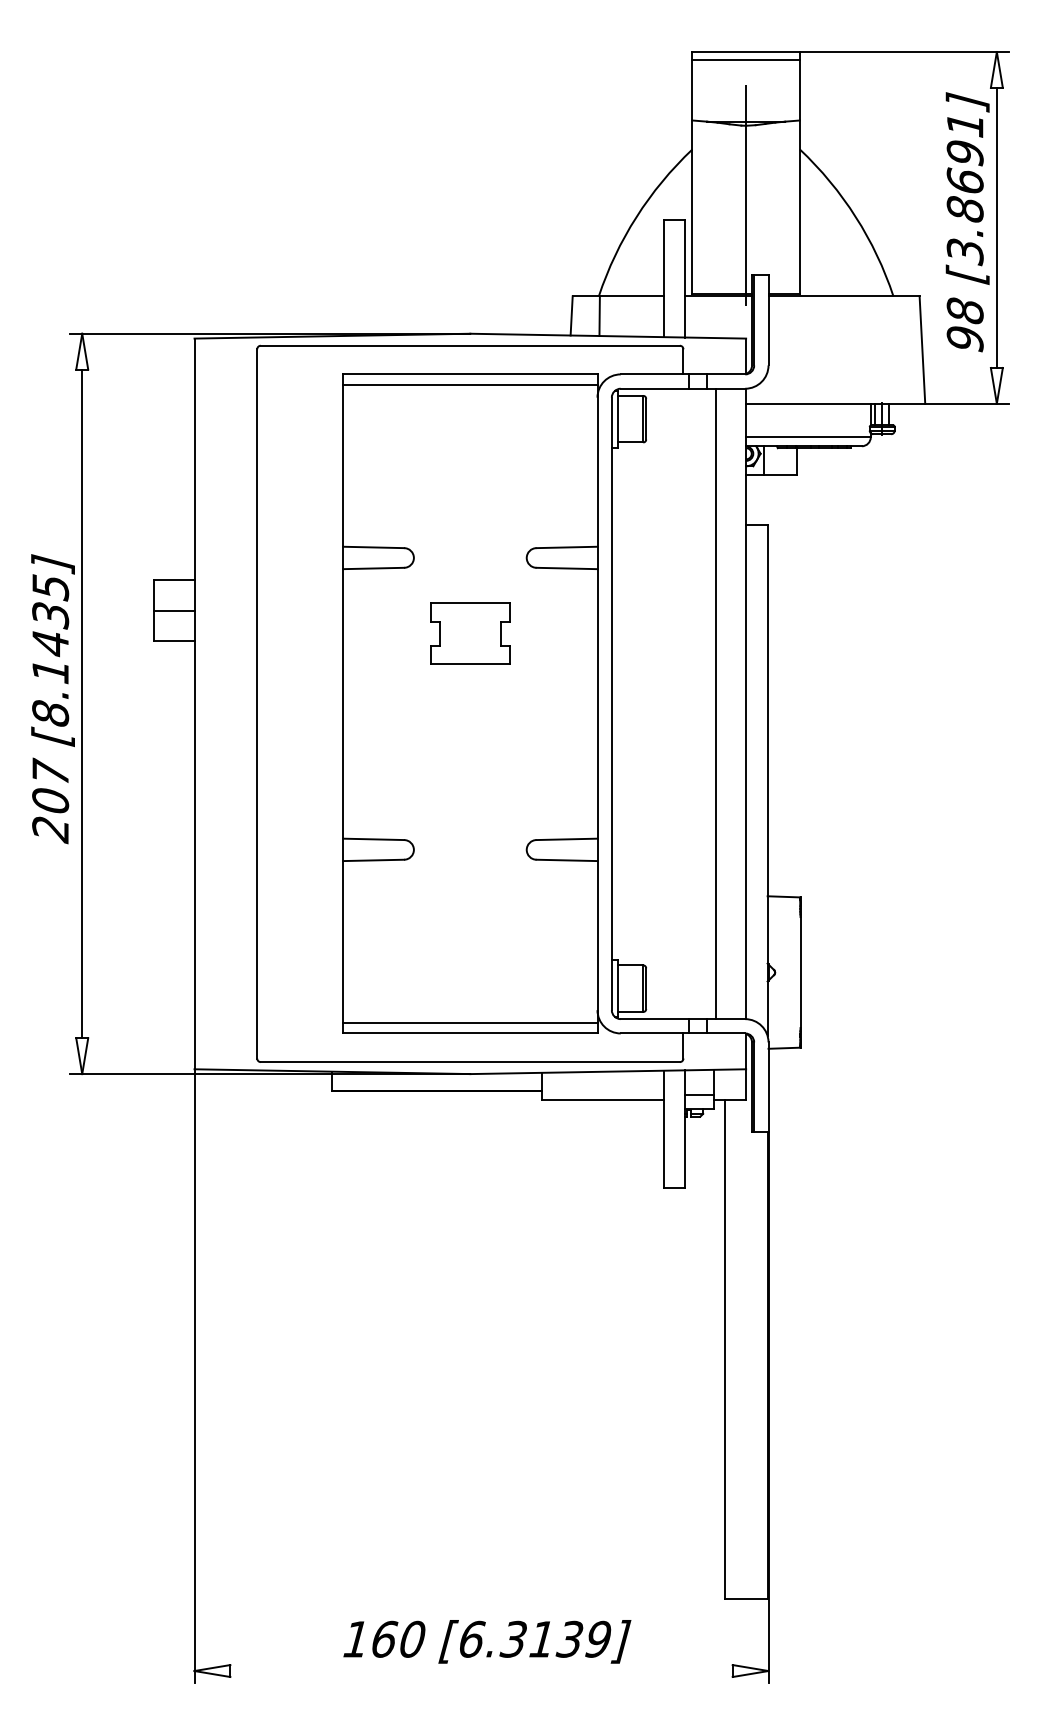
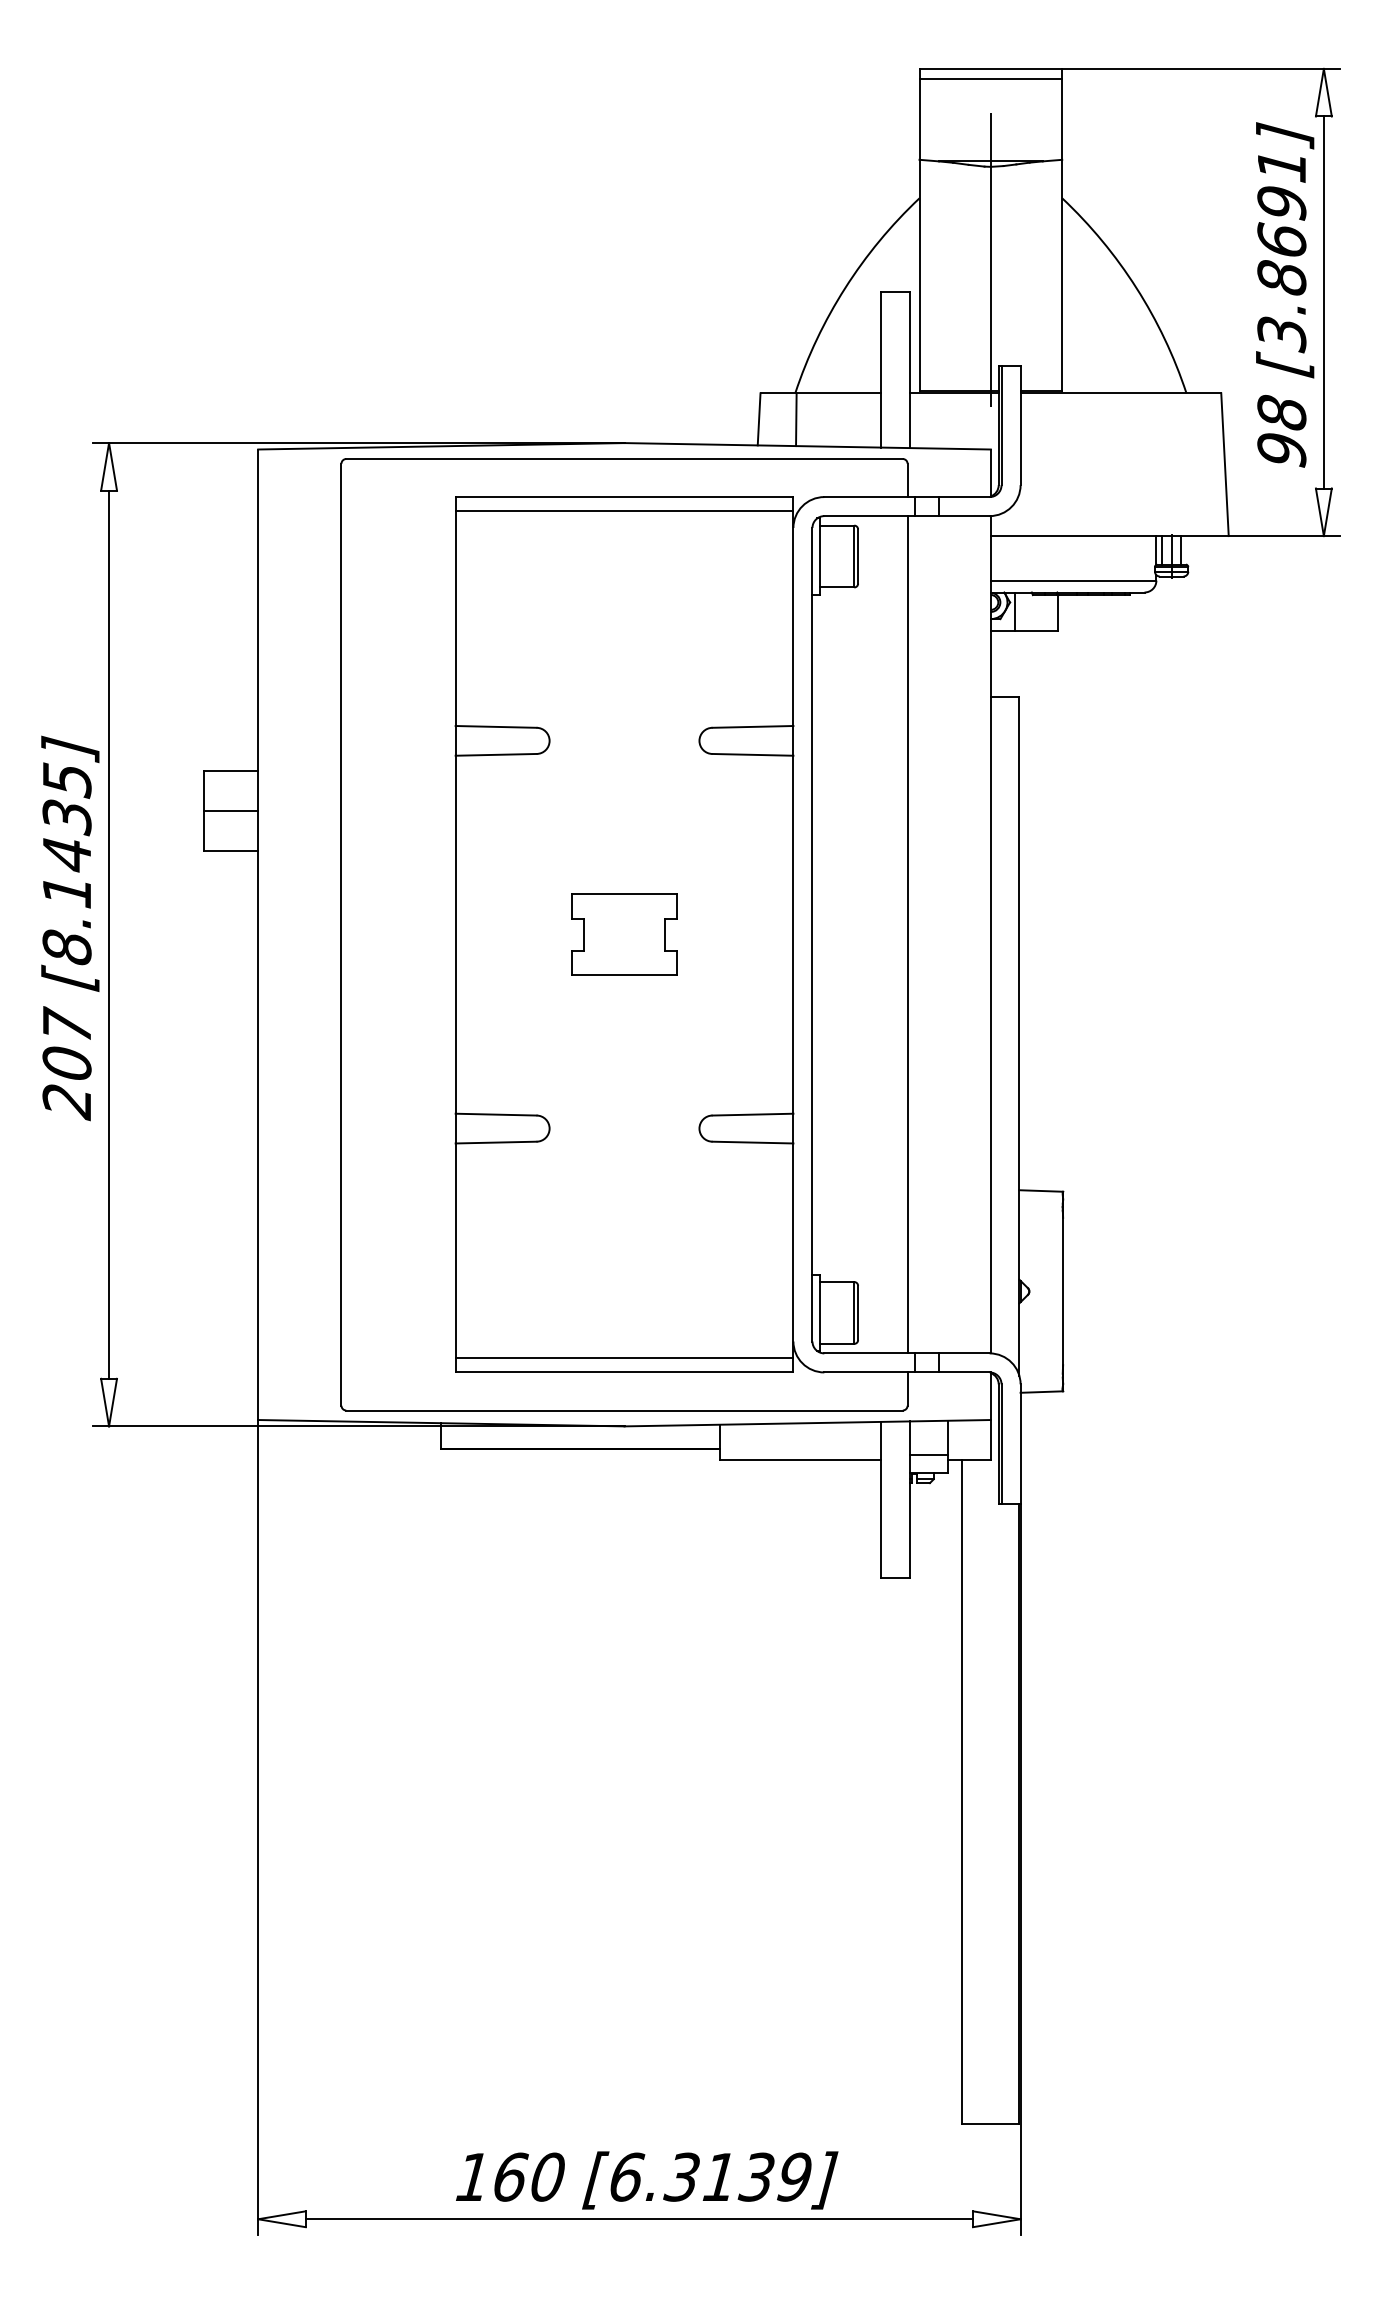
part: (470, 633) -> (624, 934), moved
line: (716, 703) -> (907, 934), moved
line: (481, 1671) -> (639, 2219), added

